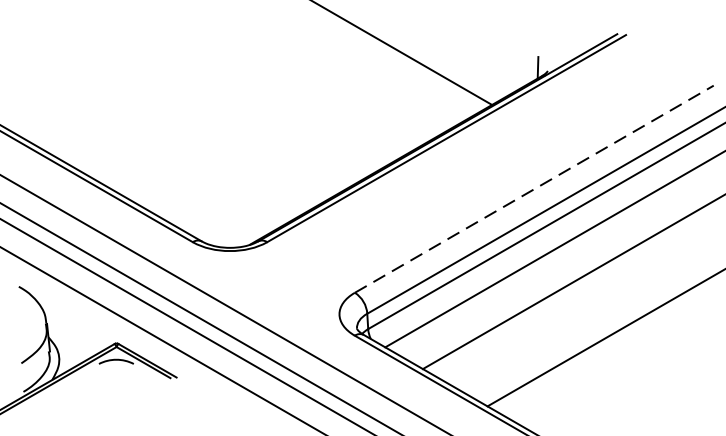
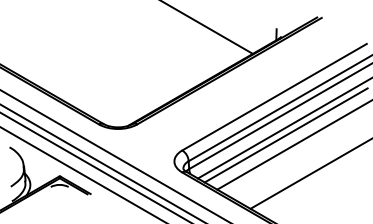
line: (534, 189) -> (274, 97), dashed -> solid
line: (555, 263) -> (285, 135), added

